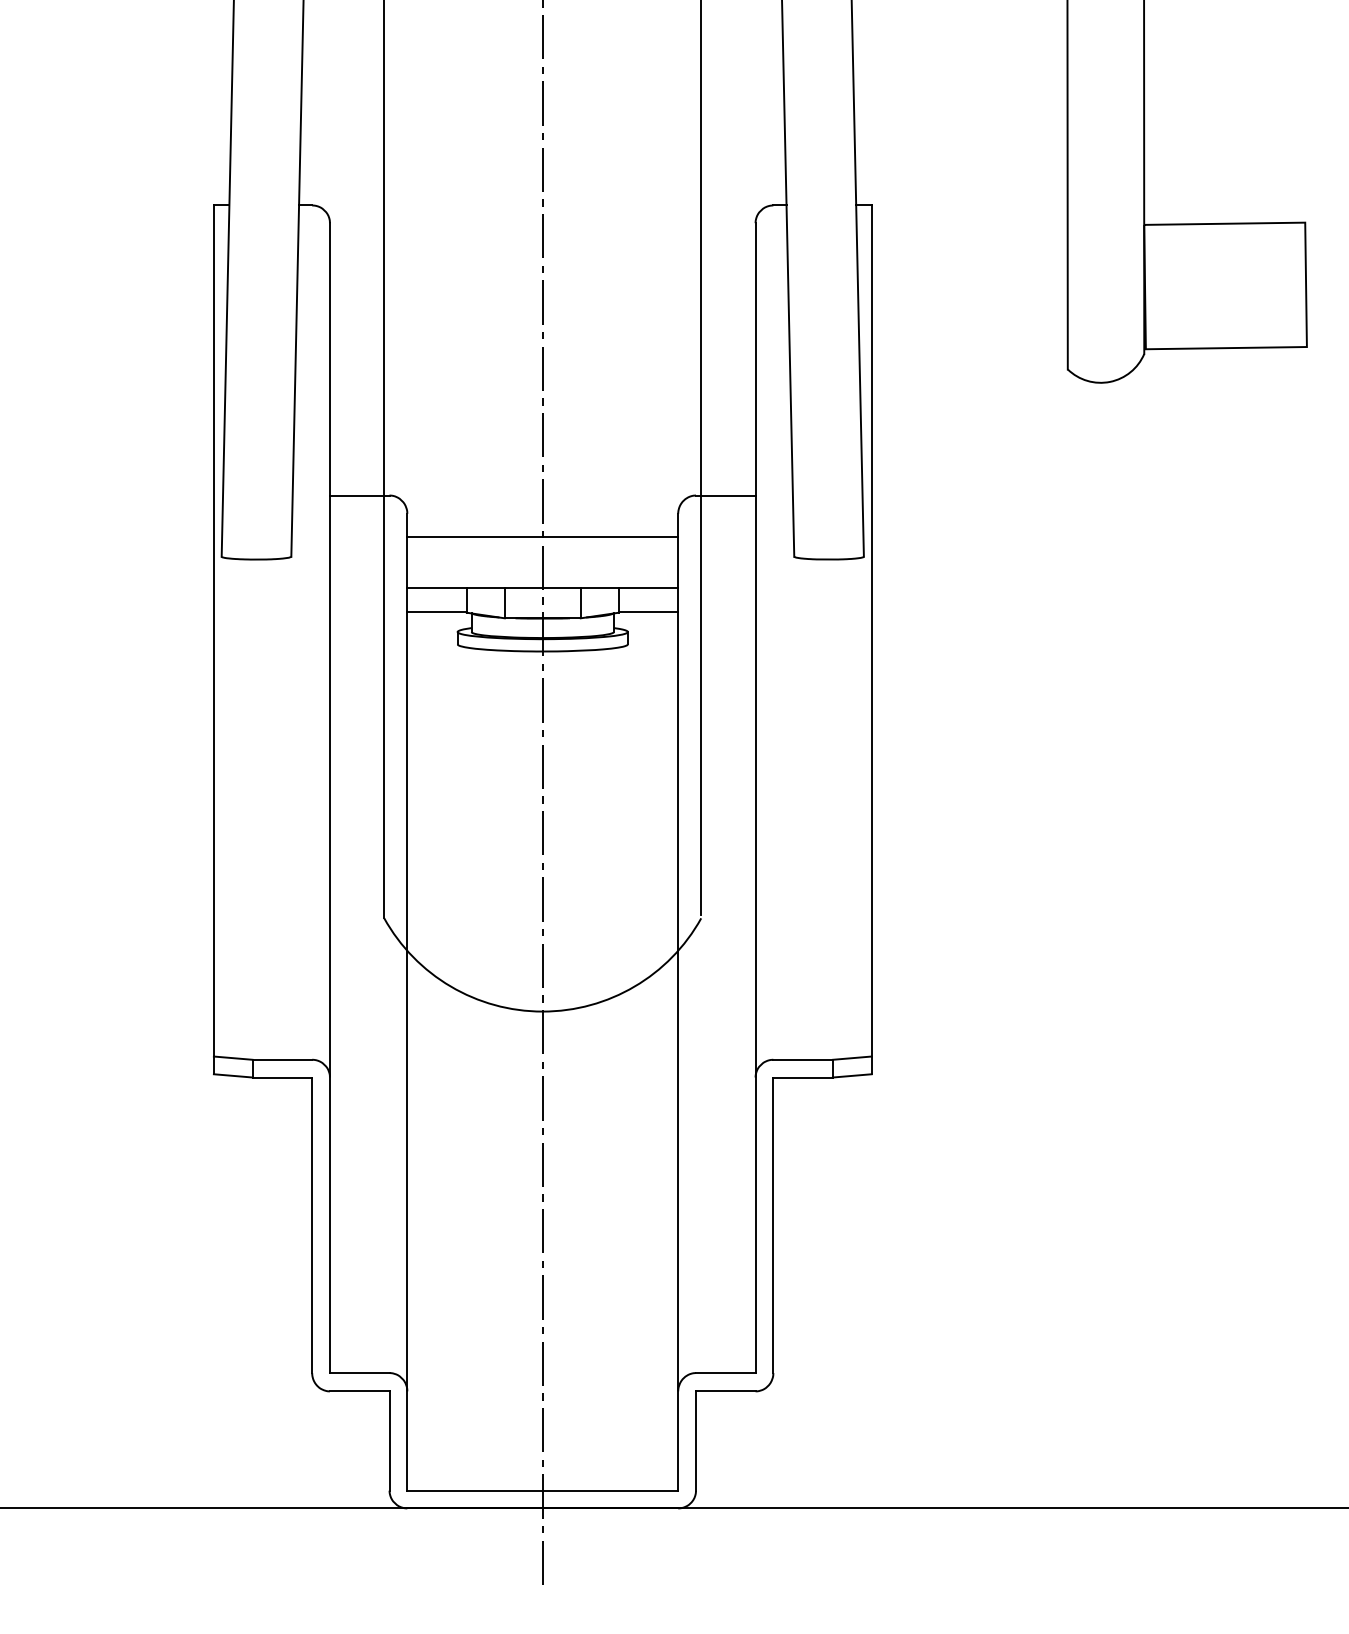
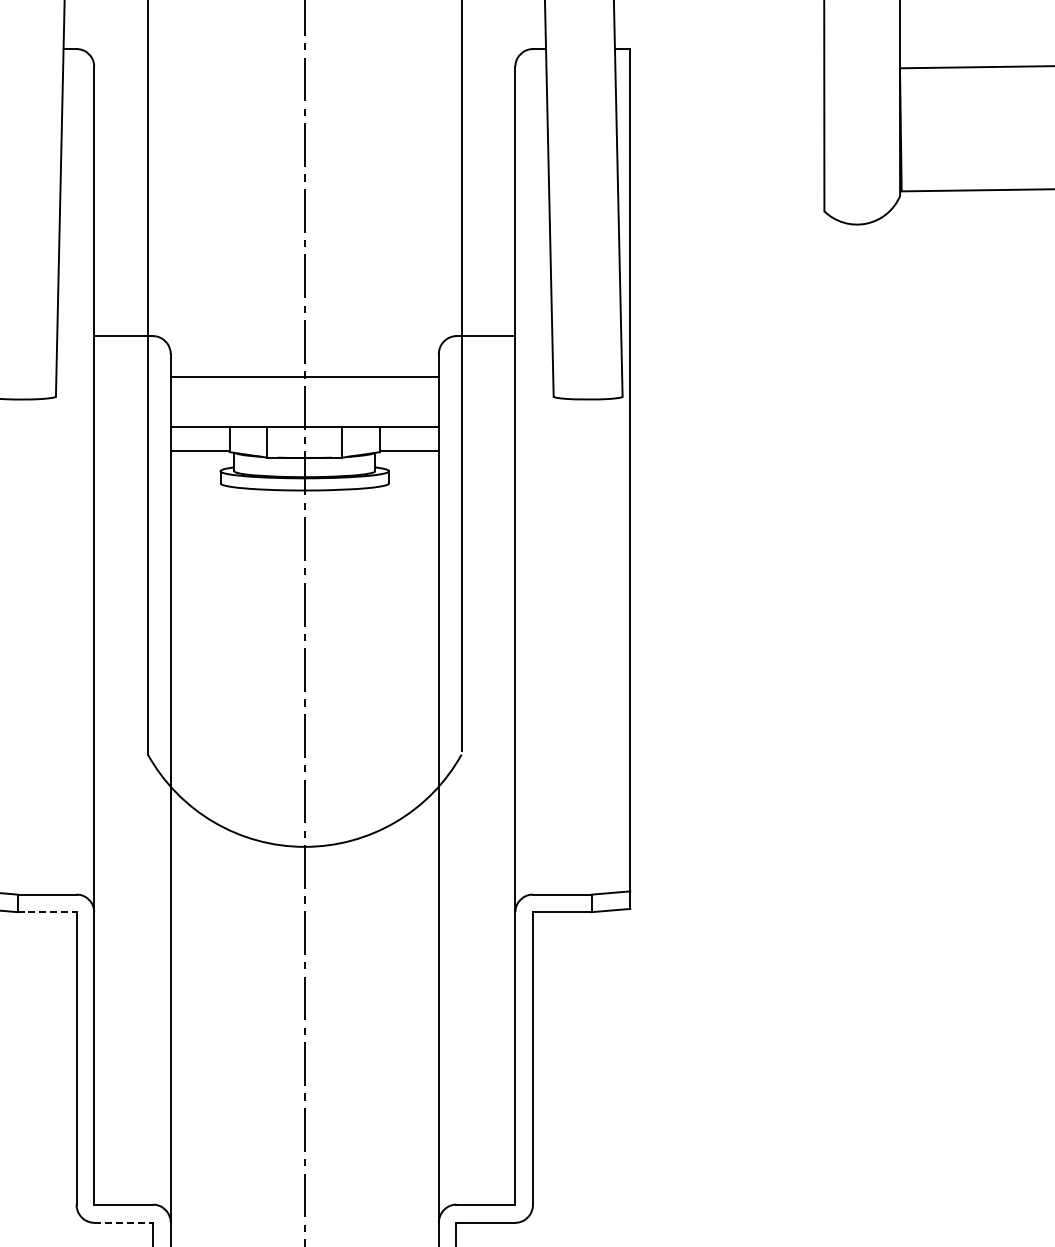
line: (282, 1077) -> (47, 912), solid -> dashed
line: (359, 1391) -> (123, 1222), solid -> dashed

